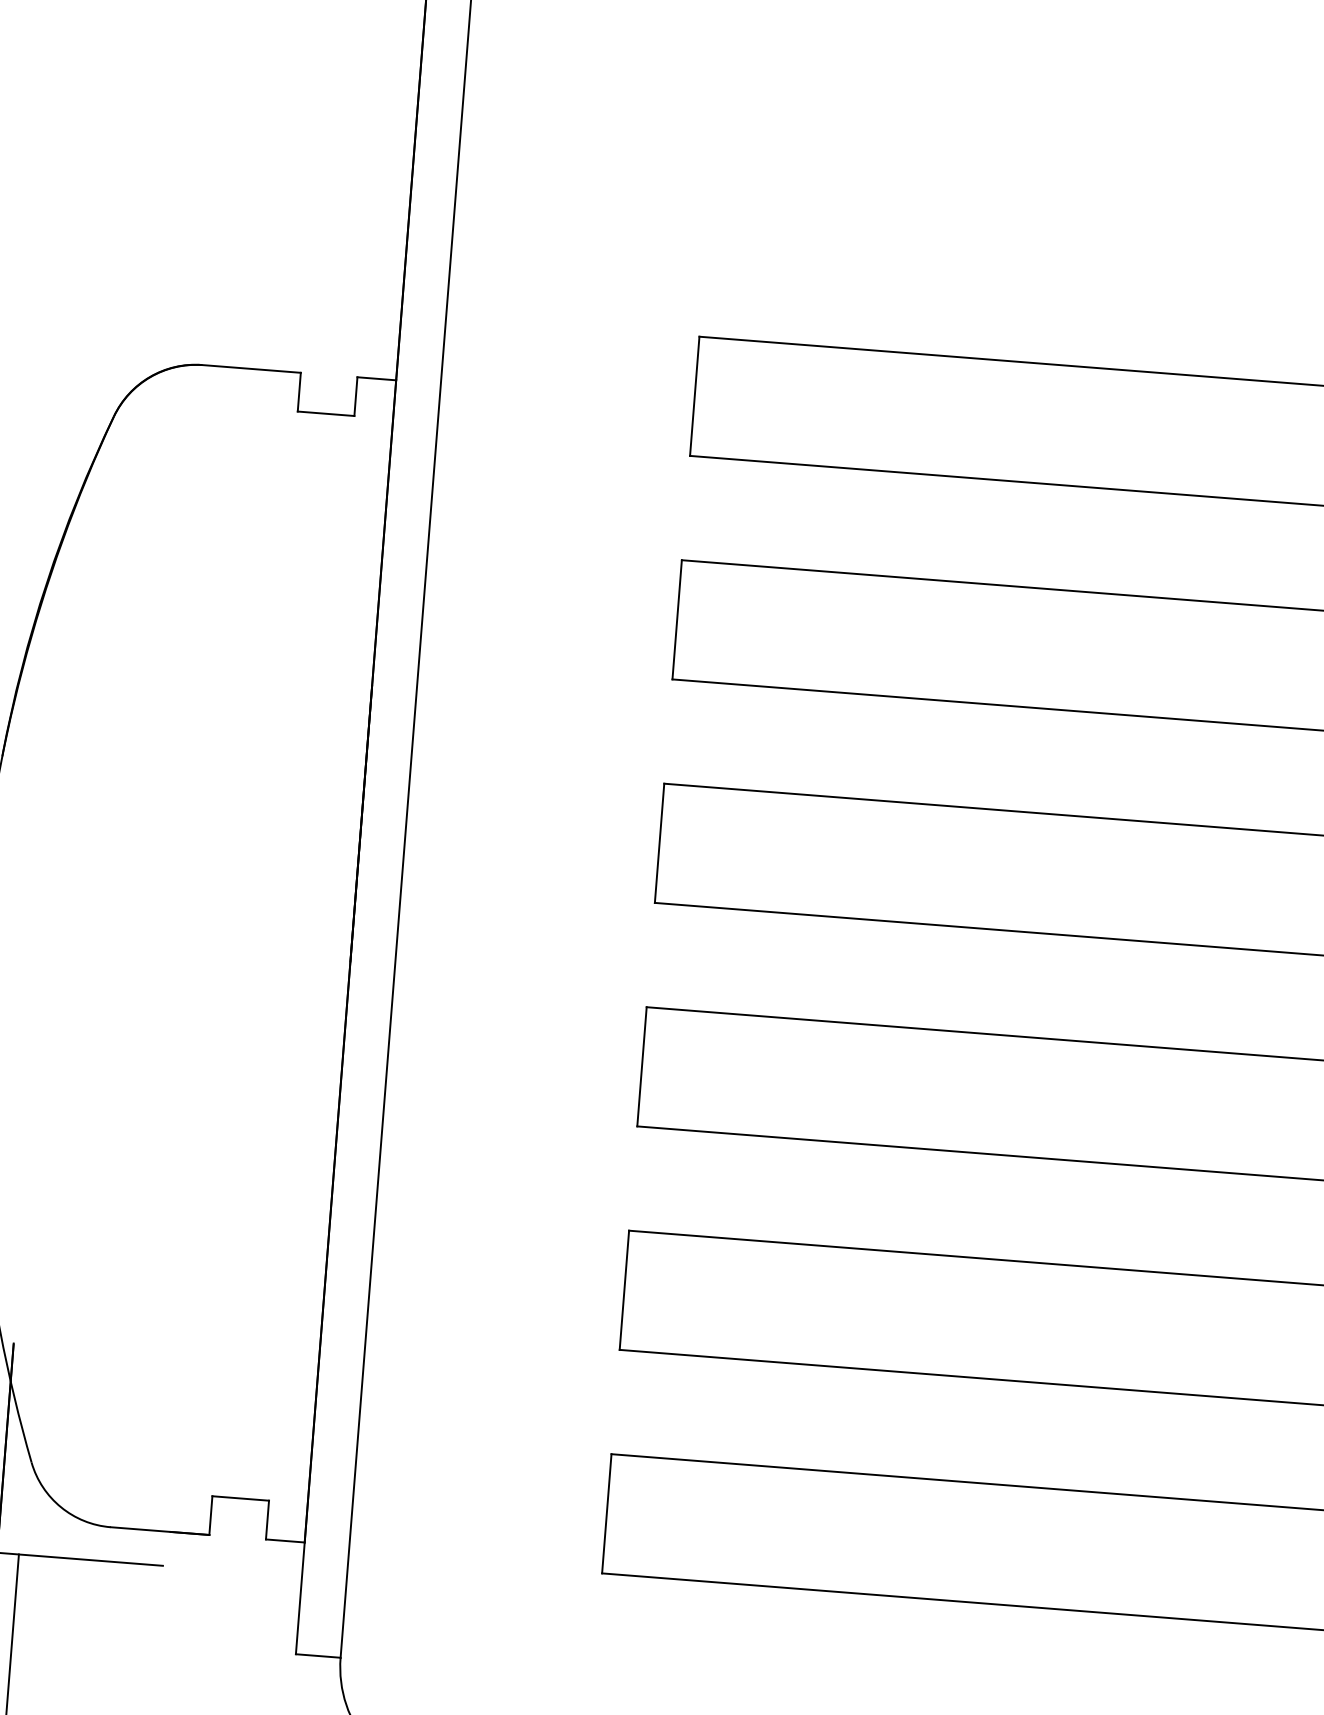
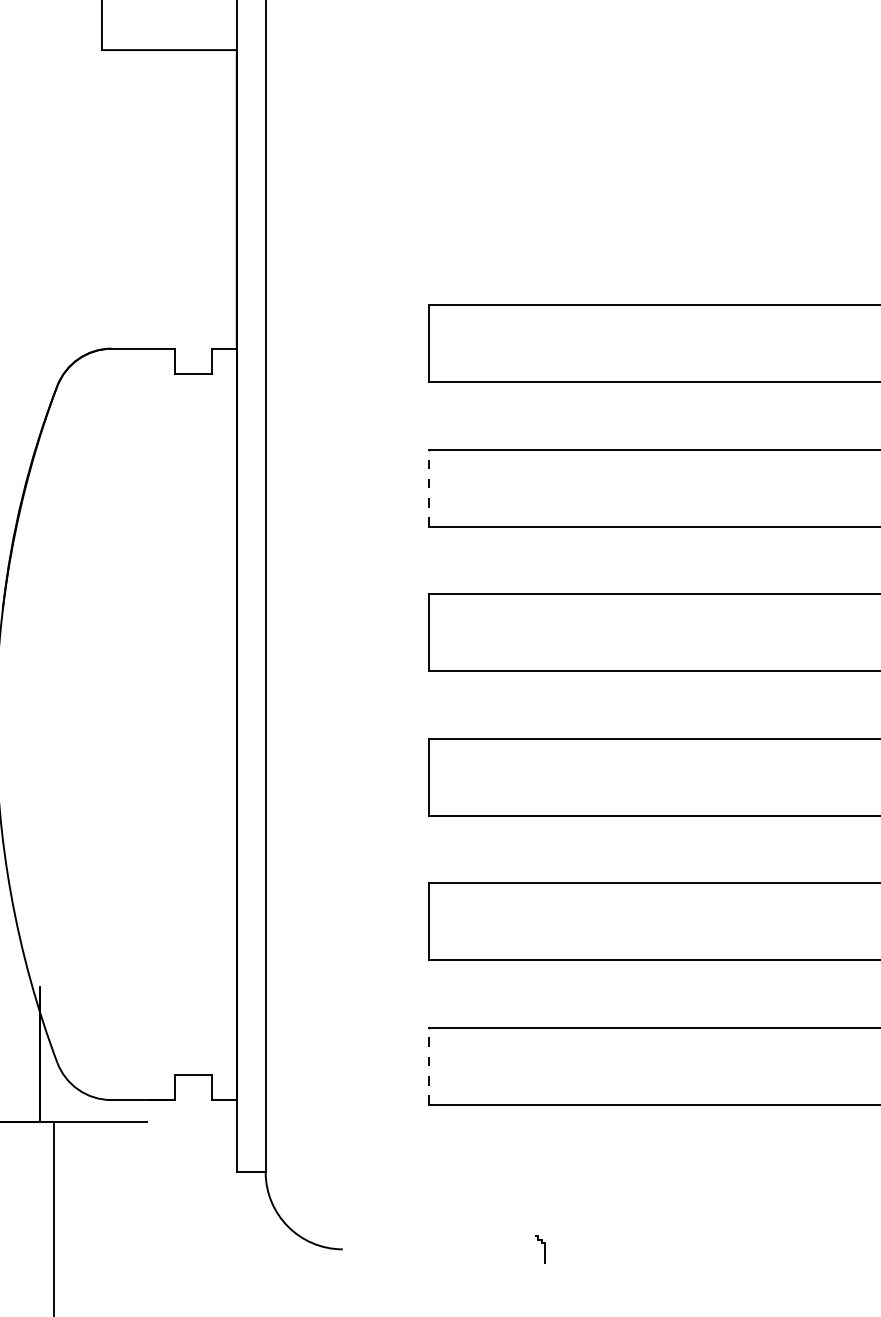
line: (677, 619) -> (429, 488), solid -> dashed
line: (606, 1514) -> (429, 1066), solid -> dashed

